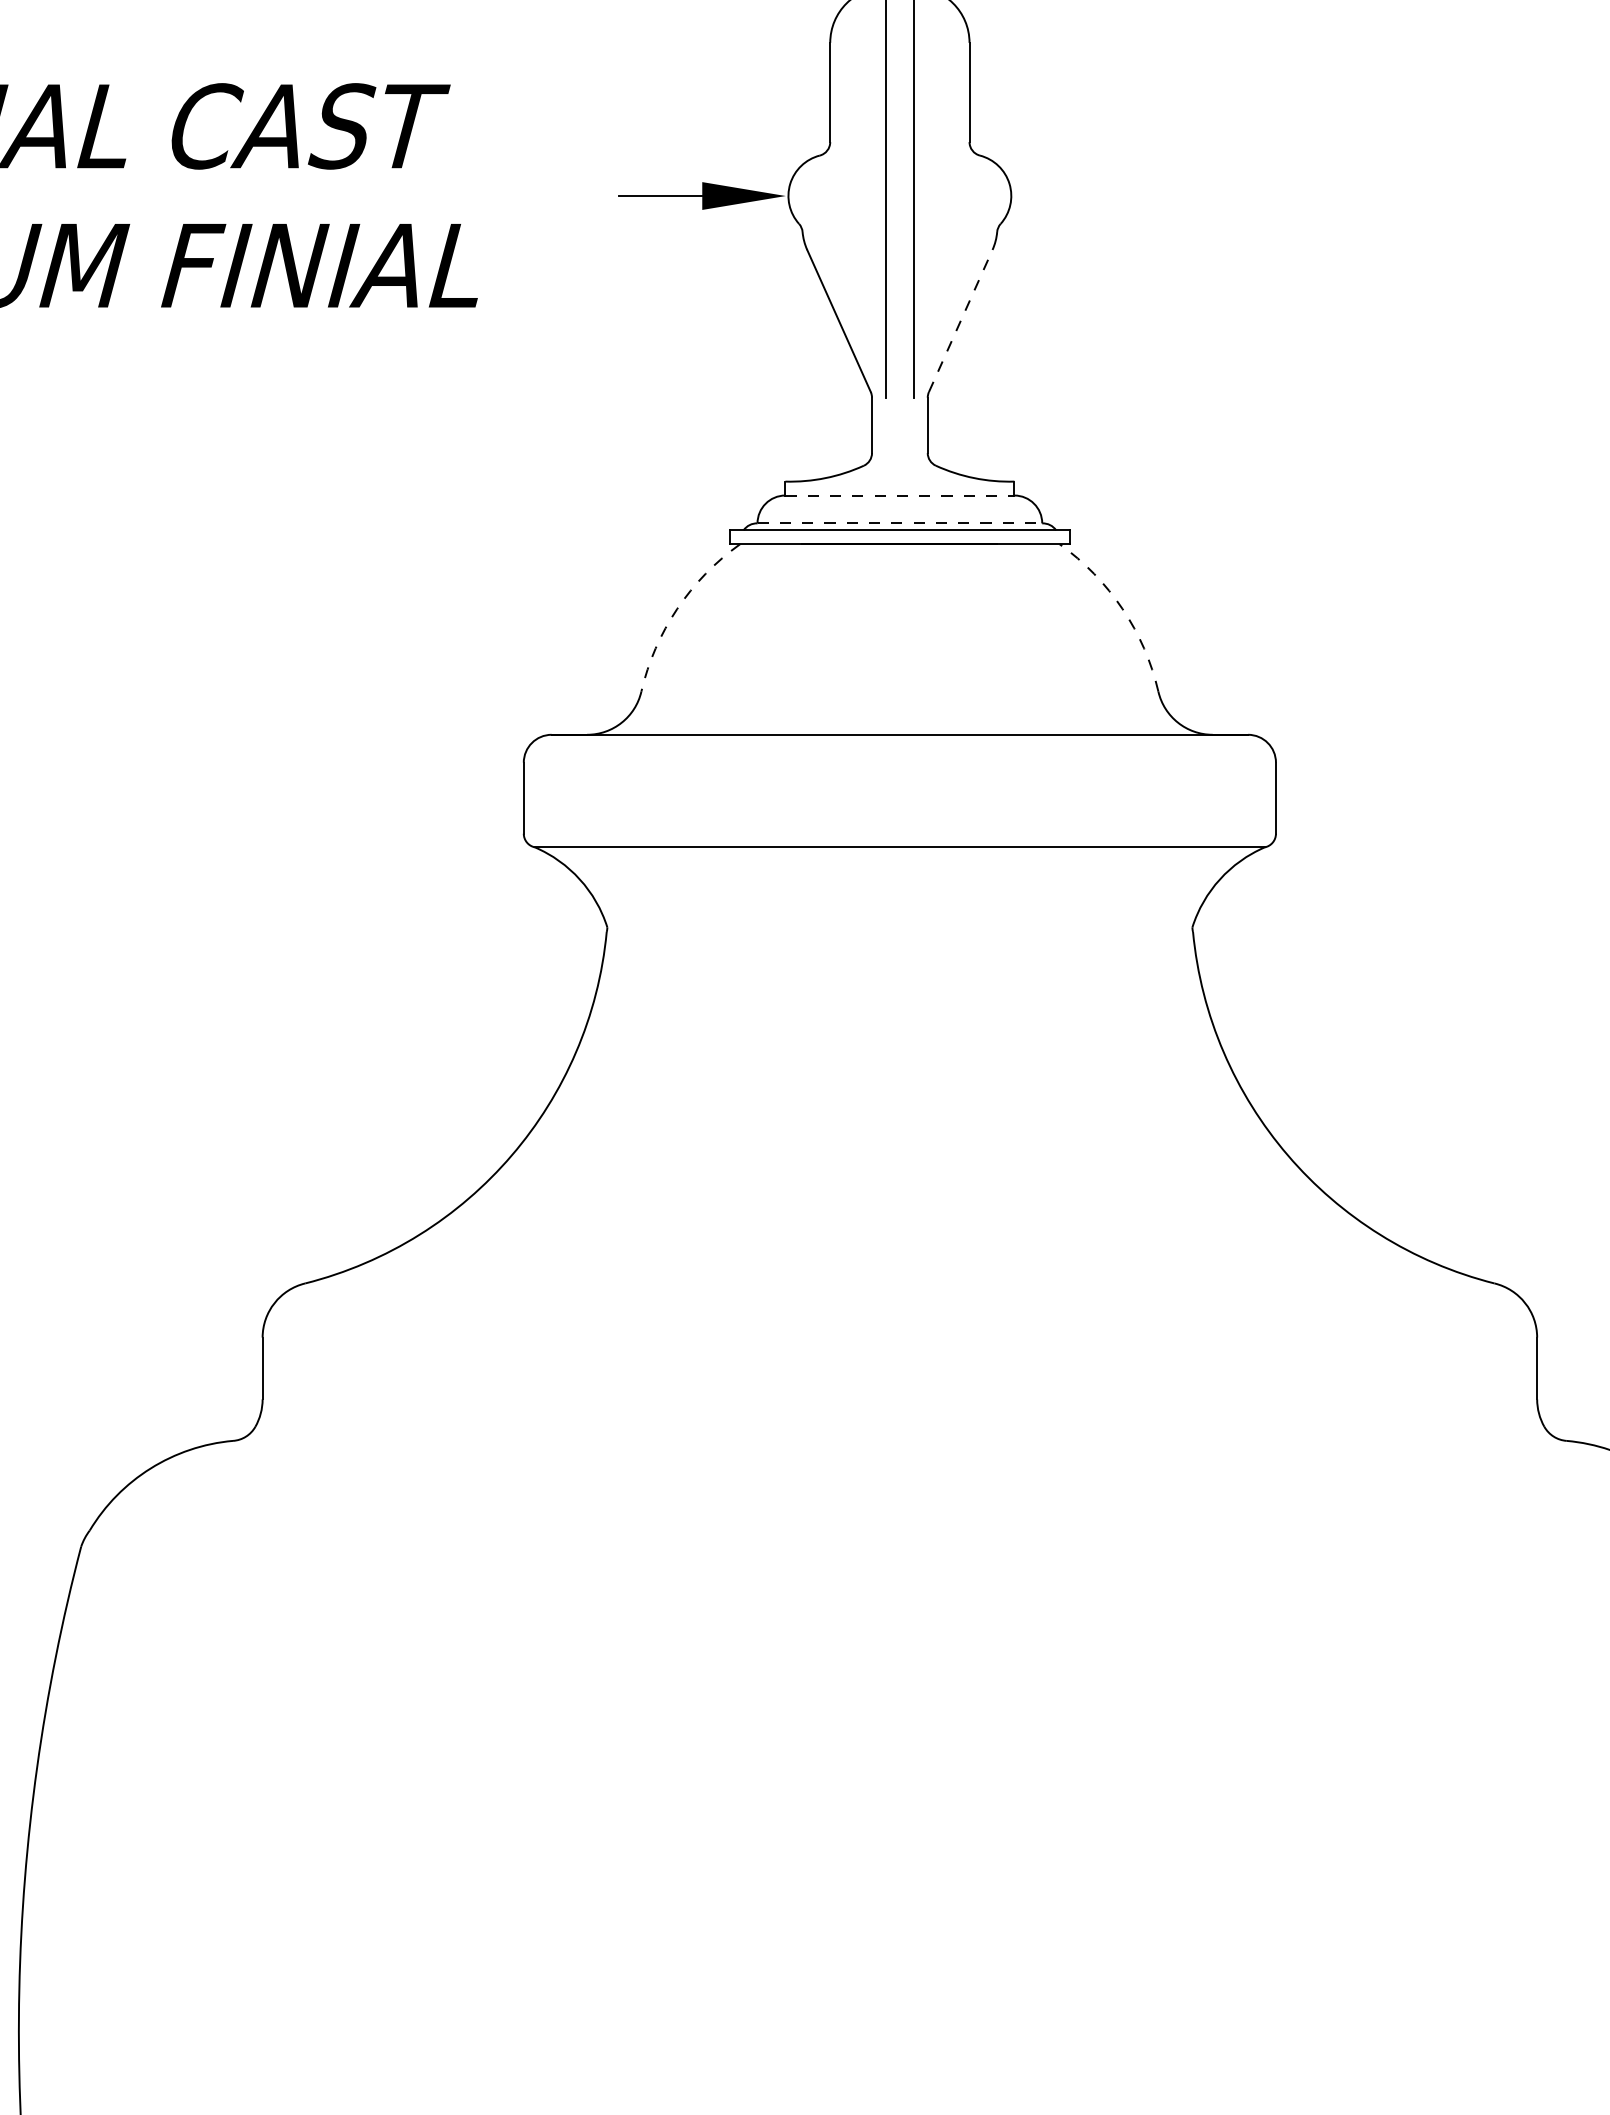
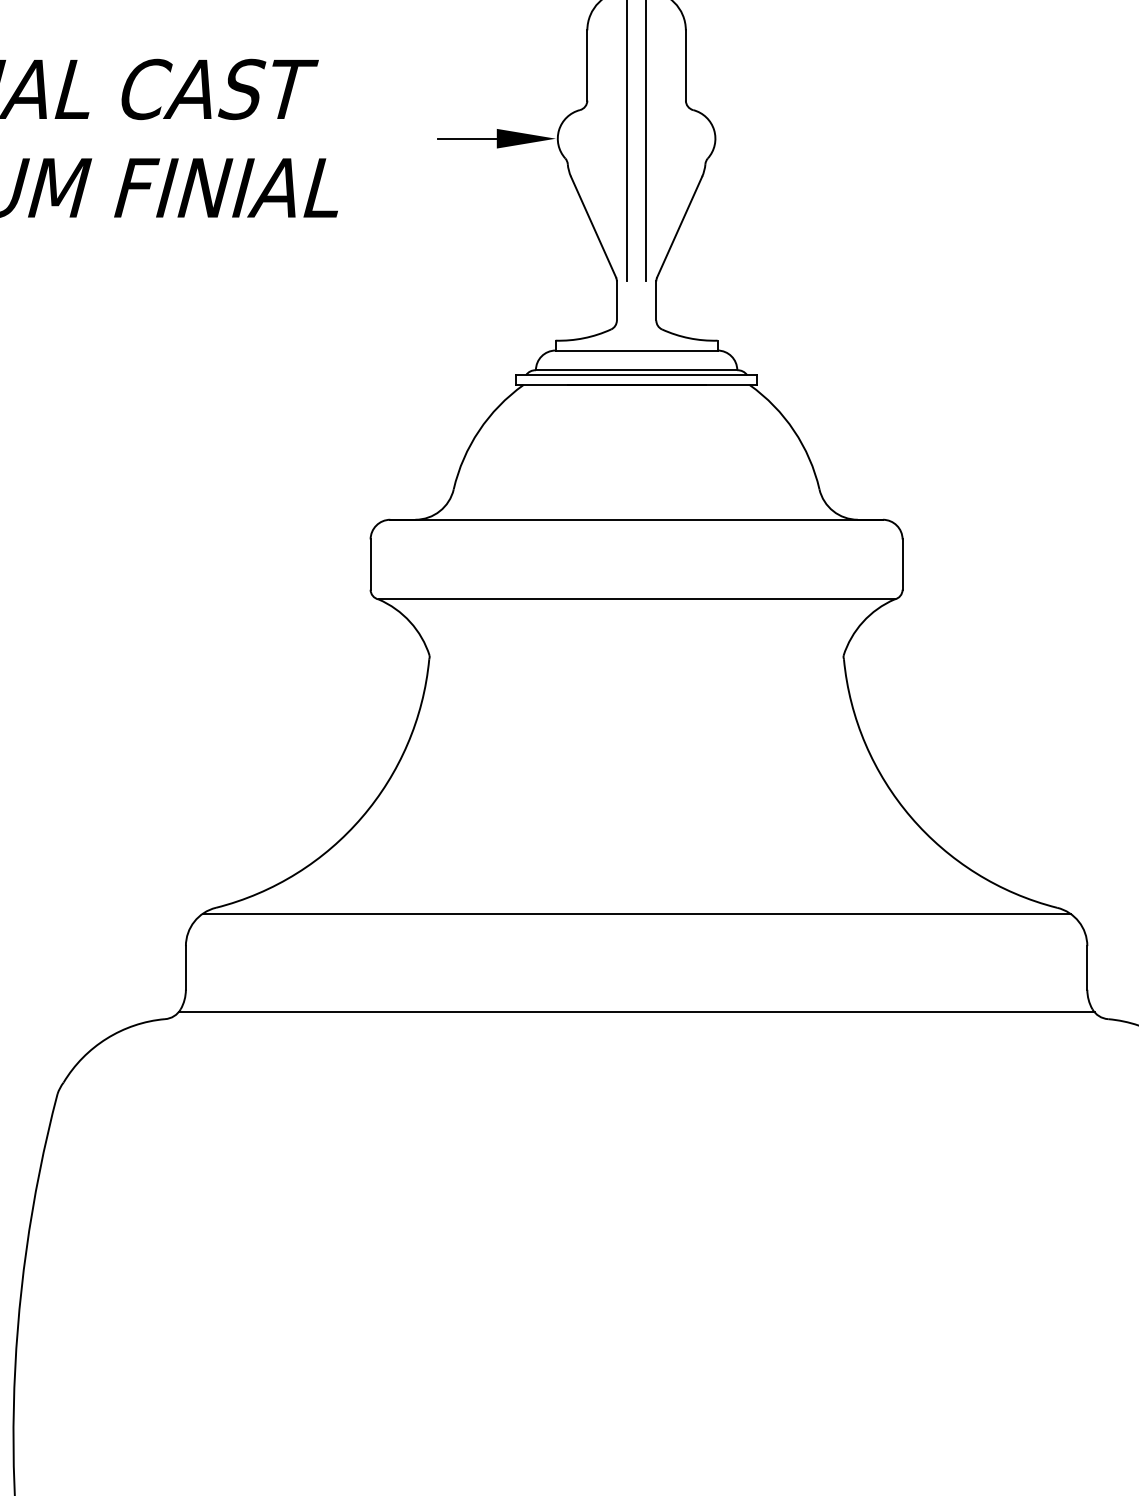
line: (960, 320) -> (679, 226), dashed -> solid
line: (899, 495) -> (636, 350), dashed -> solid
line: (899, 523) -> (636, 370), dashed -> solid
arc: (677, 608) -> (479, 430), dashed -> solid
arc: (1123, 608) -> (794, 430), dashed -> solid
line: (899, 1291) -> (636, 913), added
line: (899, 1431) -> (636, 1012), added

